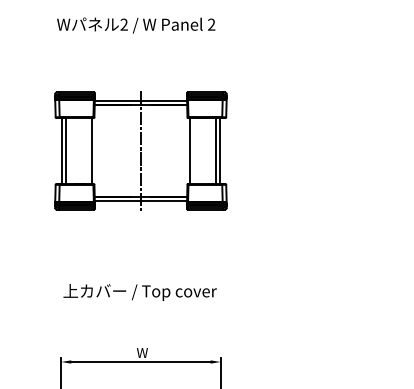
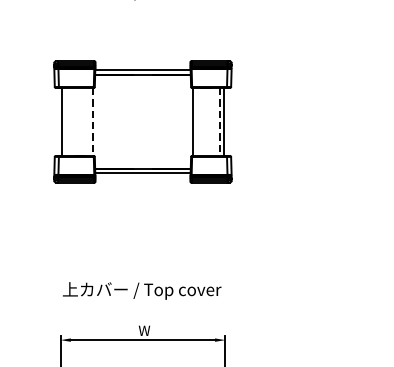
line: (66, 150) -> (65, 121), removed
line: (140, 150) -> (142, 121), removed
line: (92, 151) -> (92, 122), solid -> dashed
line: (215, 151) -> (220, 122), solid -> dashed
text: (139, 292) -> (141, 290), moved

